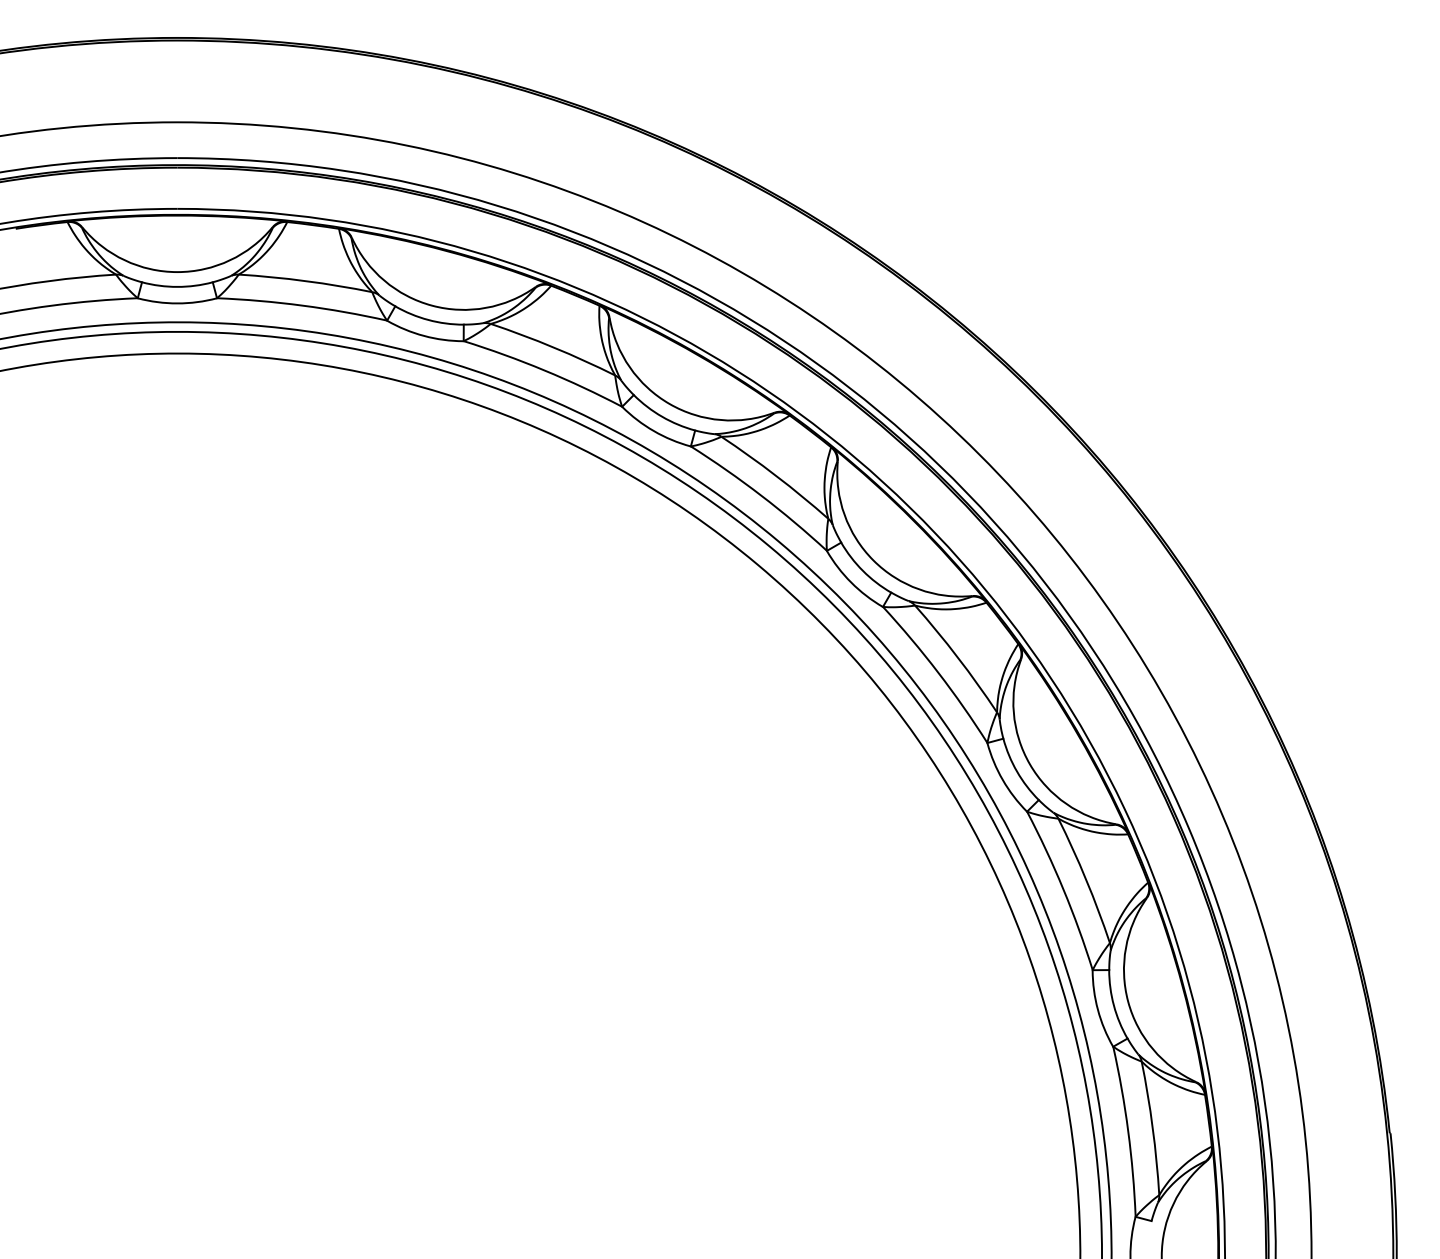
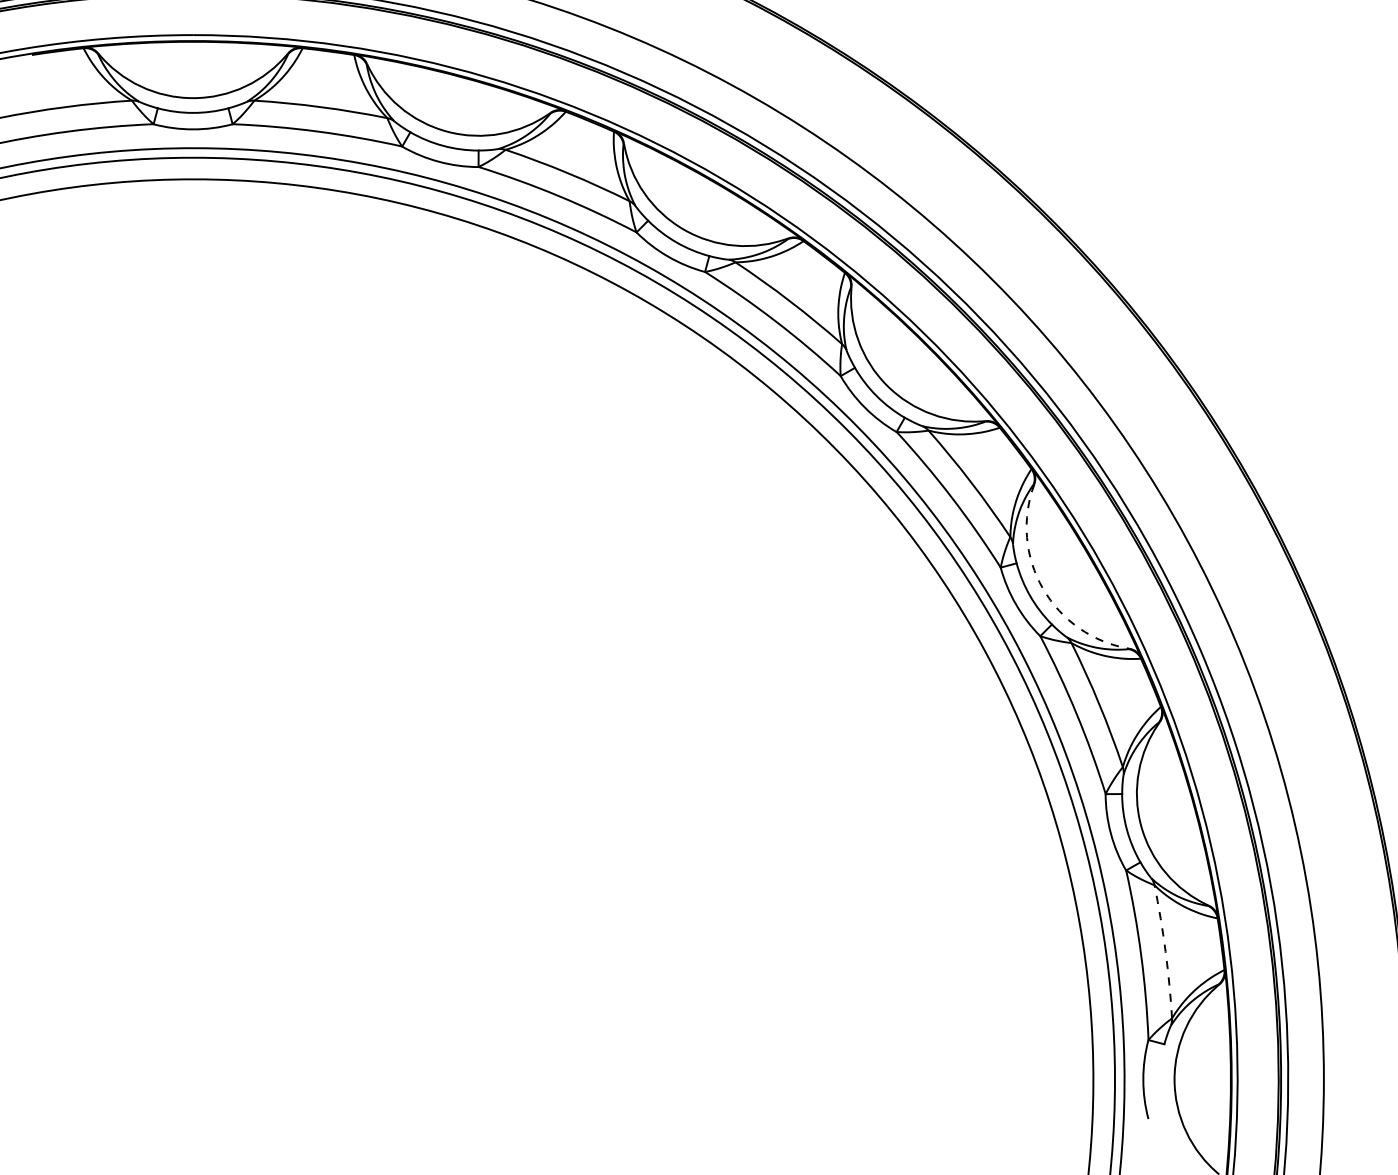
arc: (1029, 764) -> (1042, 589), solid -> dashed
arc: (1152, 1128) -> (1165, 951), solid -> dashed

